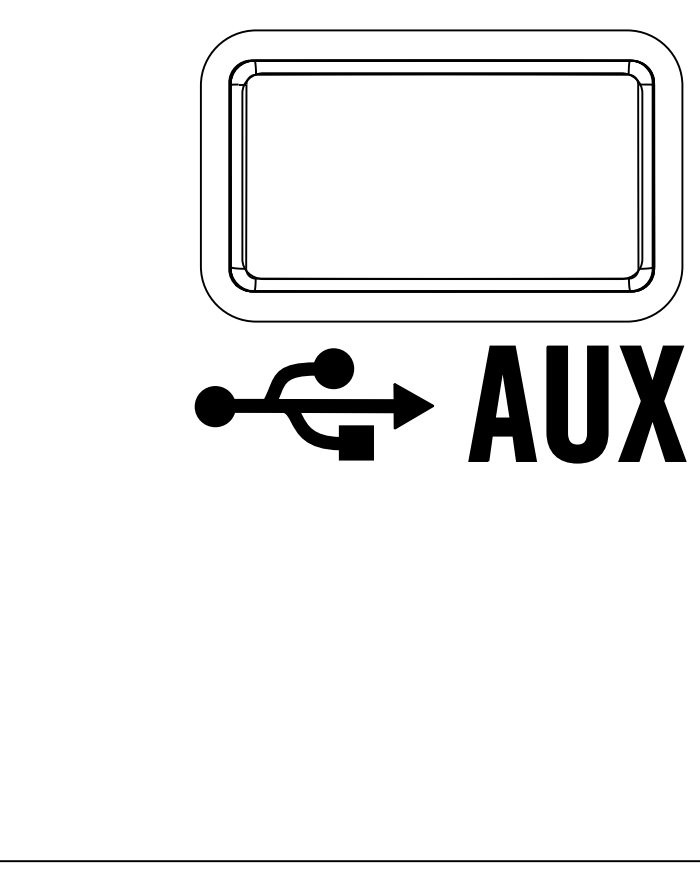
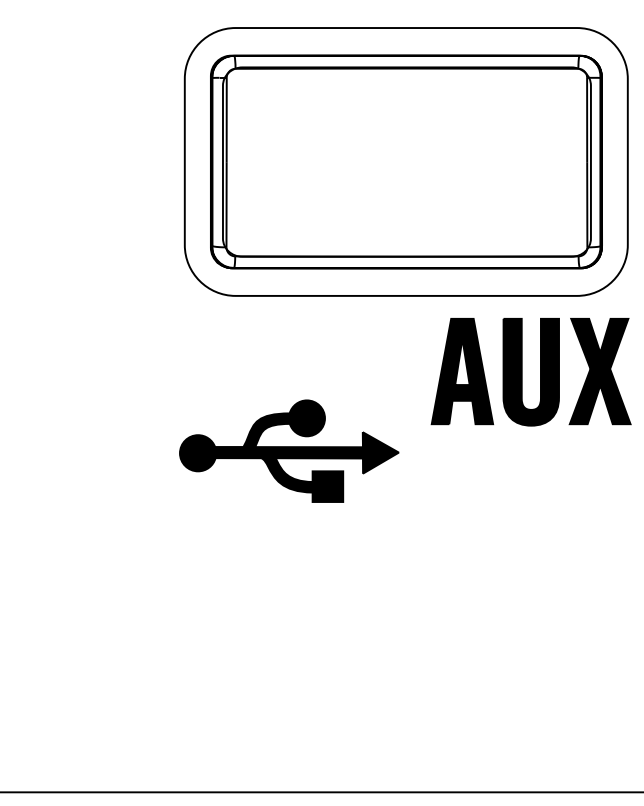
part: (313, 404) -> (288, 451), moved

